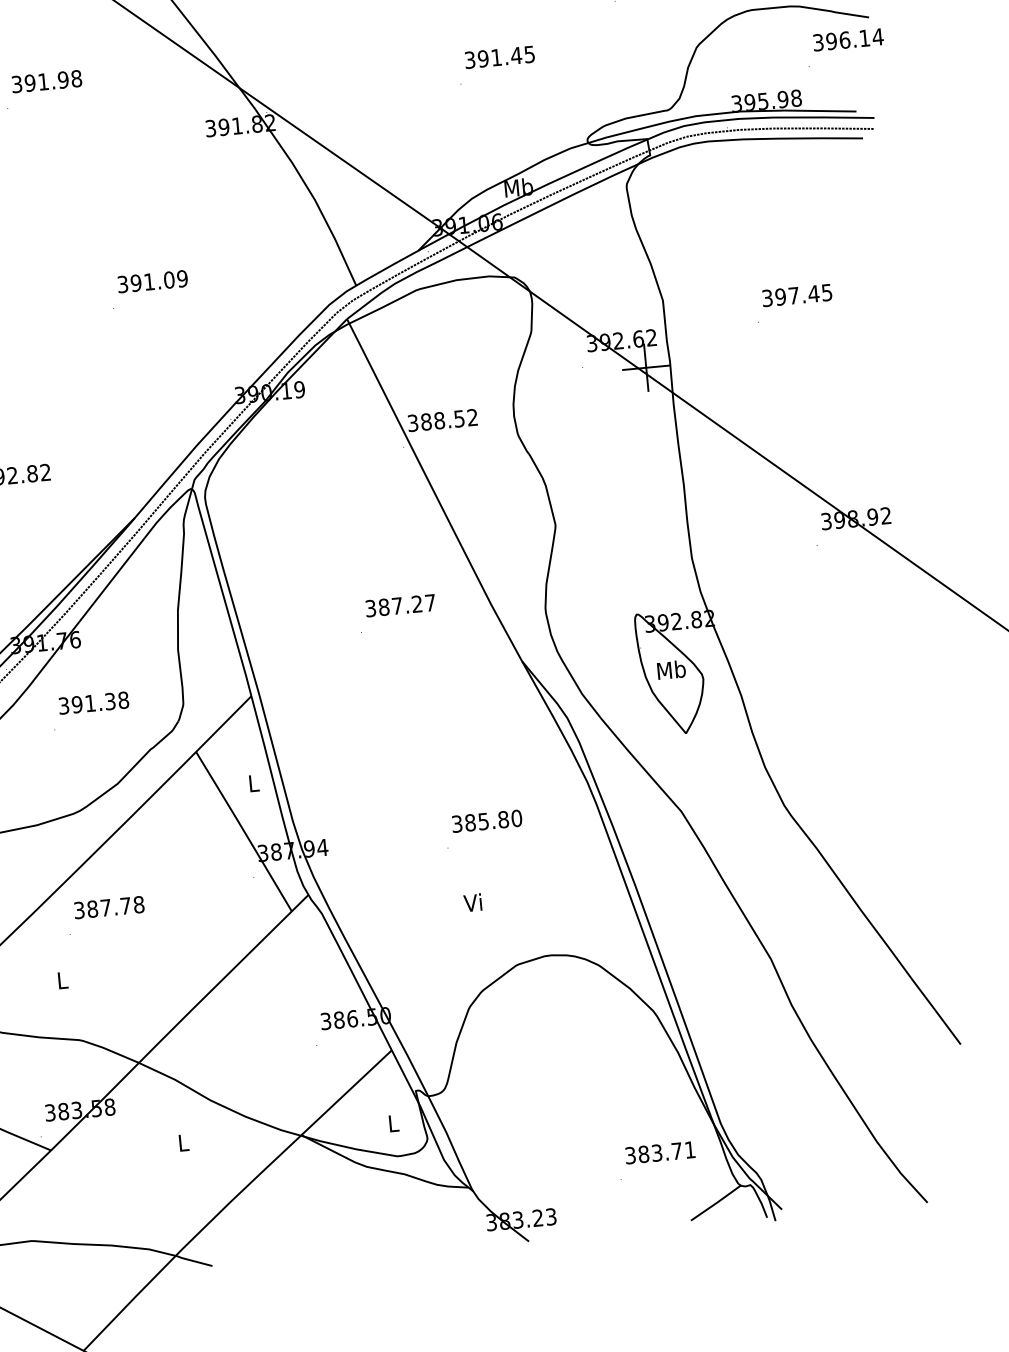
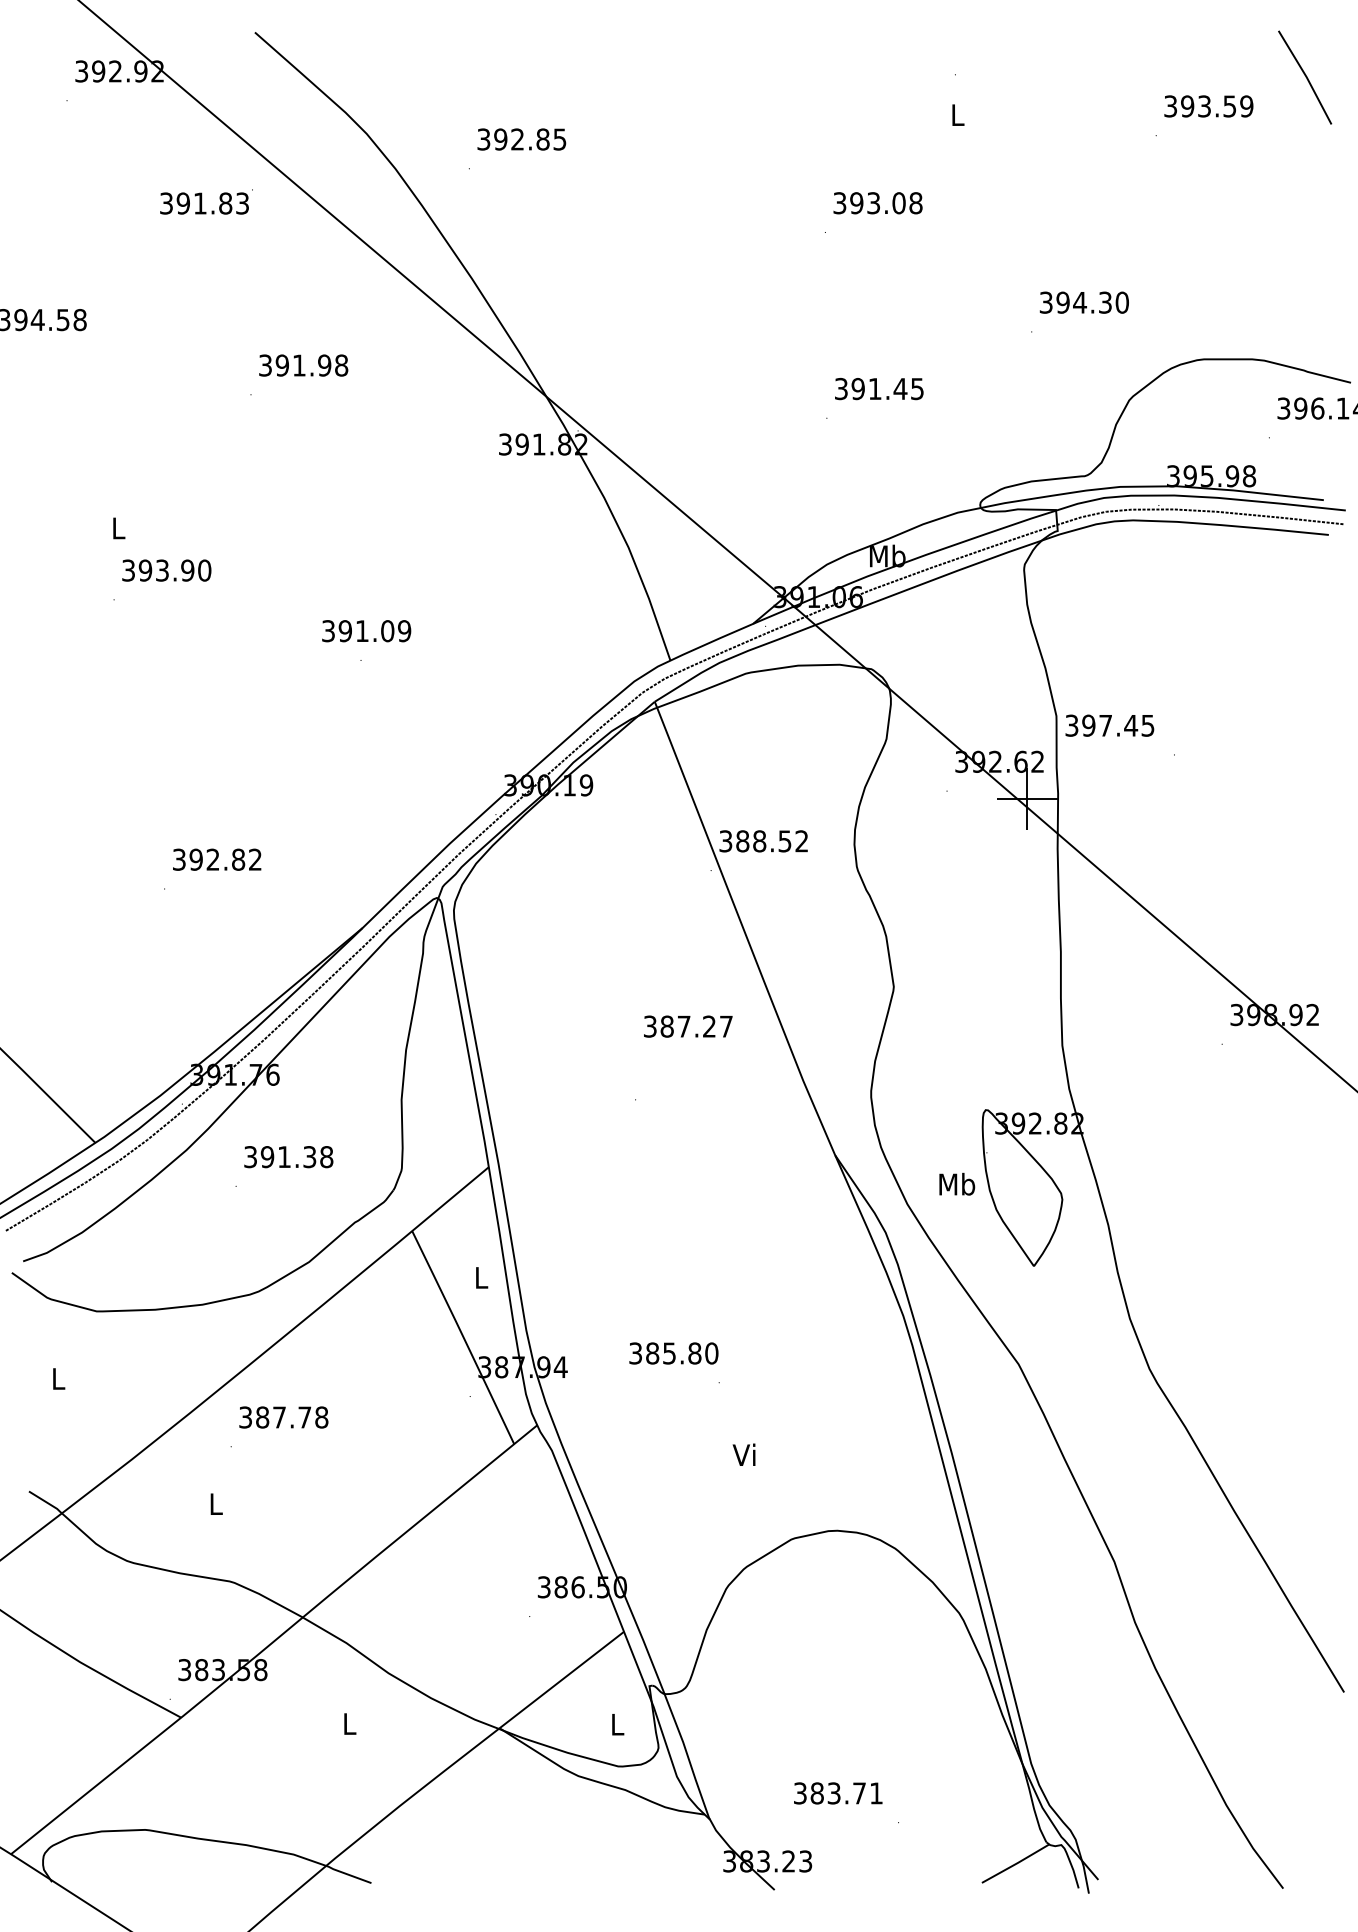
text: (152, 281) -> (366, 631), moved
text: (796, 295) -> (1109, 725), moved
text: (400, 605) -> (688, 1026), moved
text: (671, 669) -> (957, 1183), moved
text: (486, 821) -> (673, 1353), moved
text: (660, 1152) -> (838, 1793), moved

